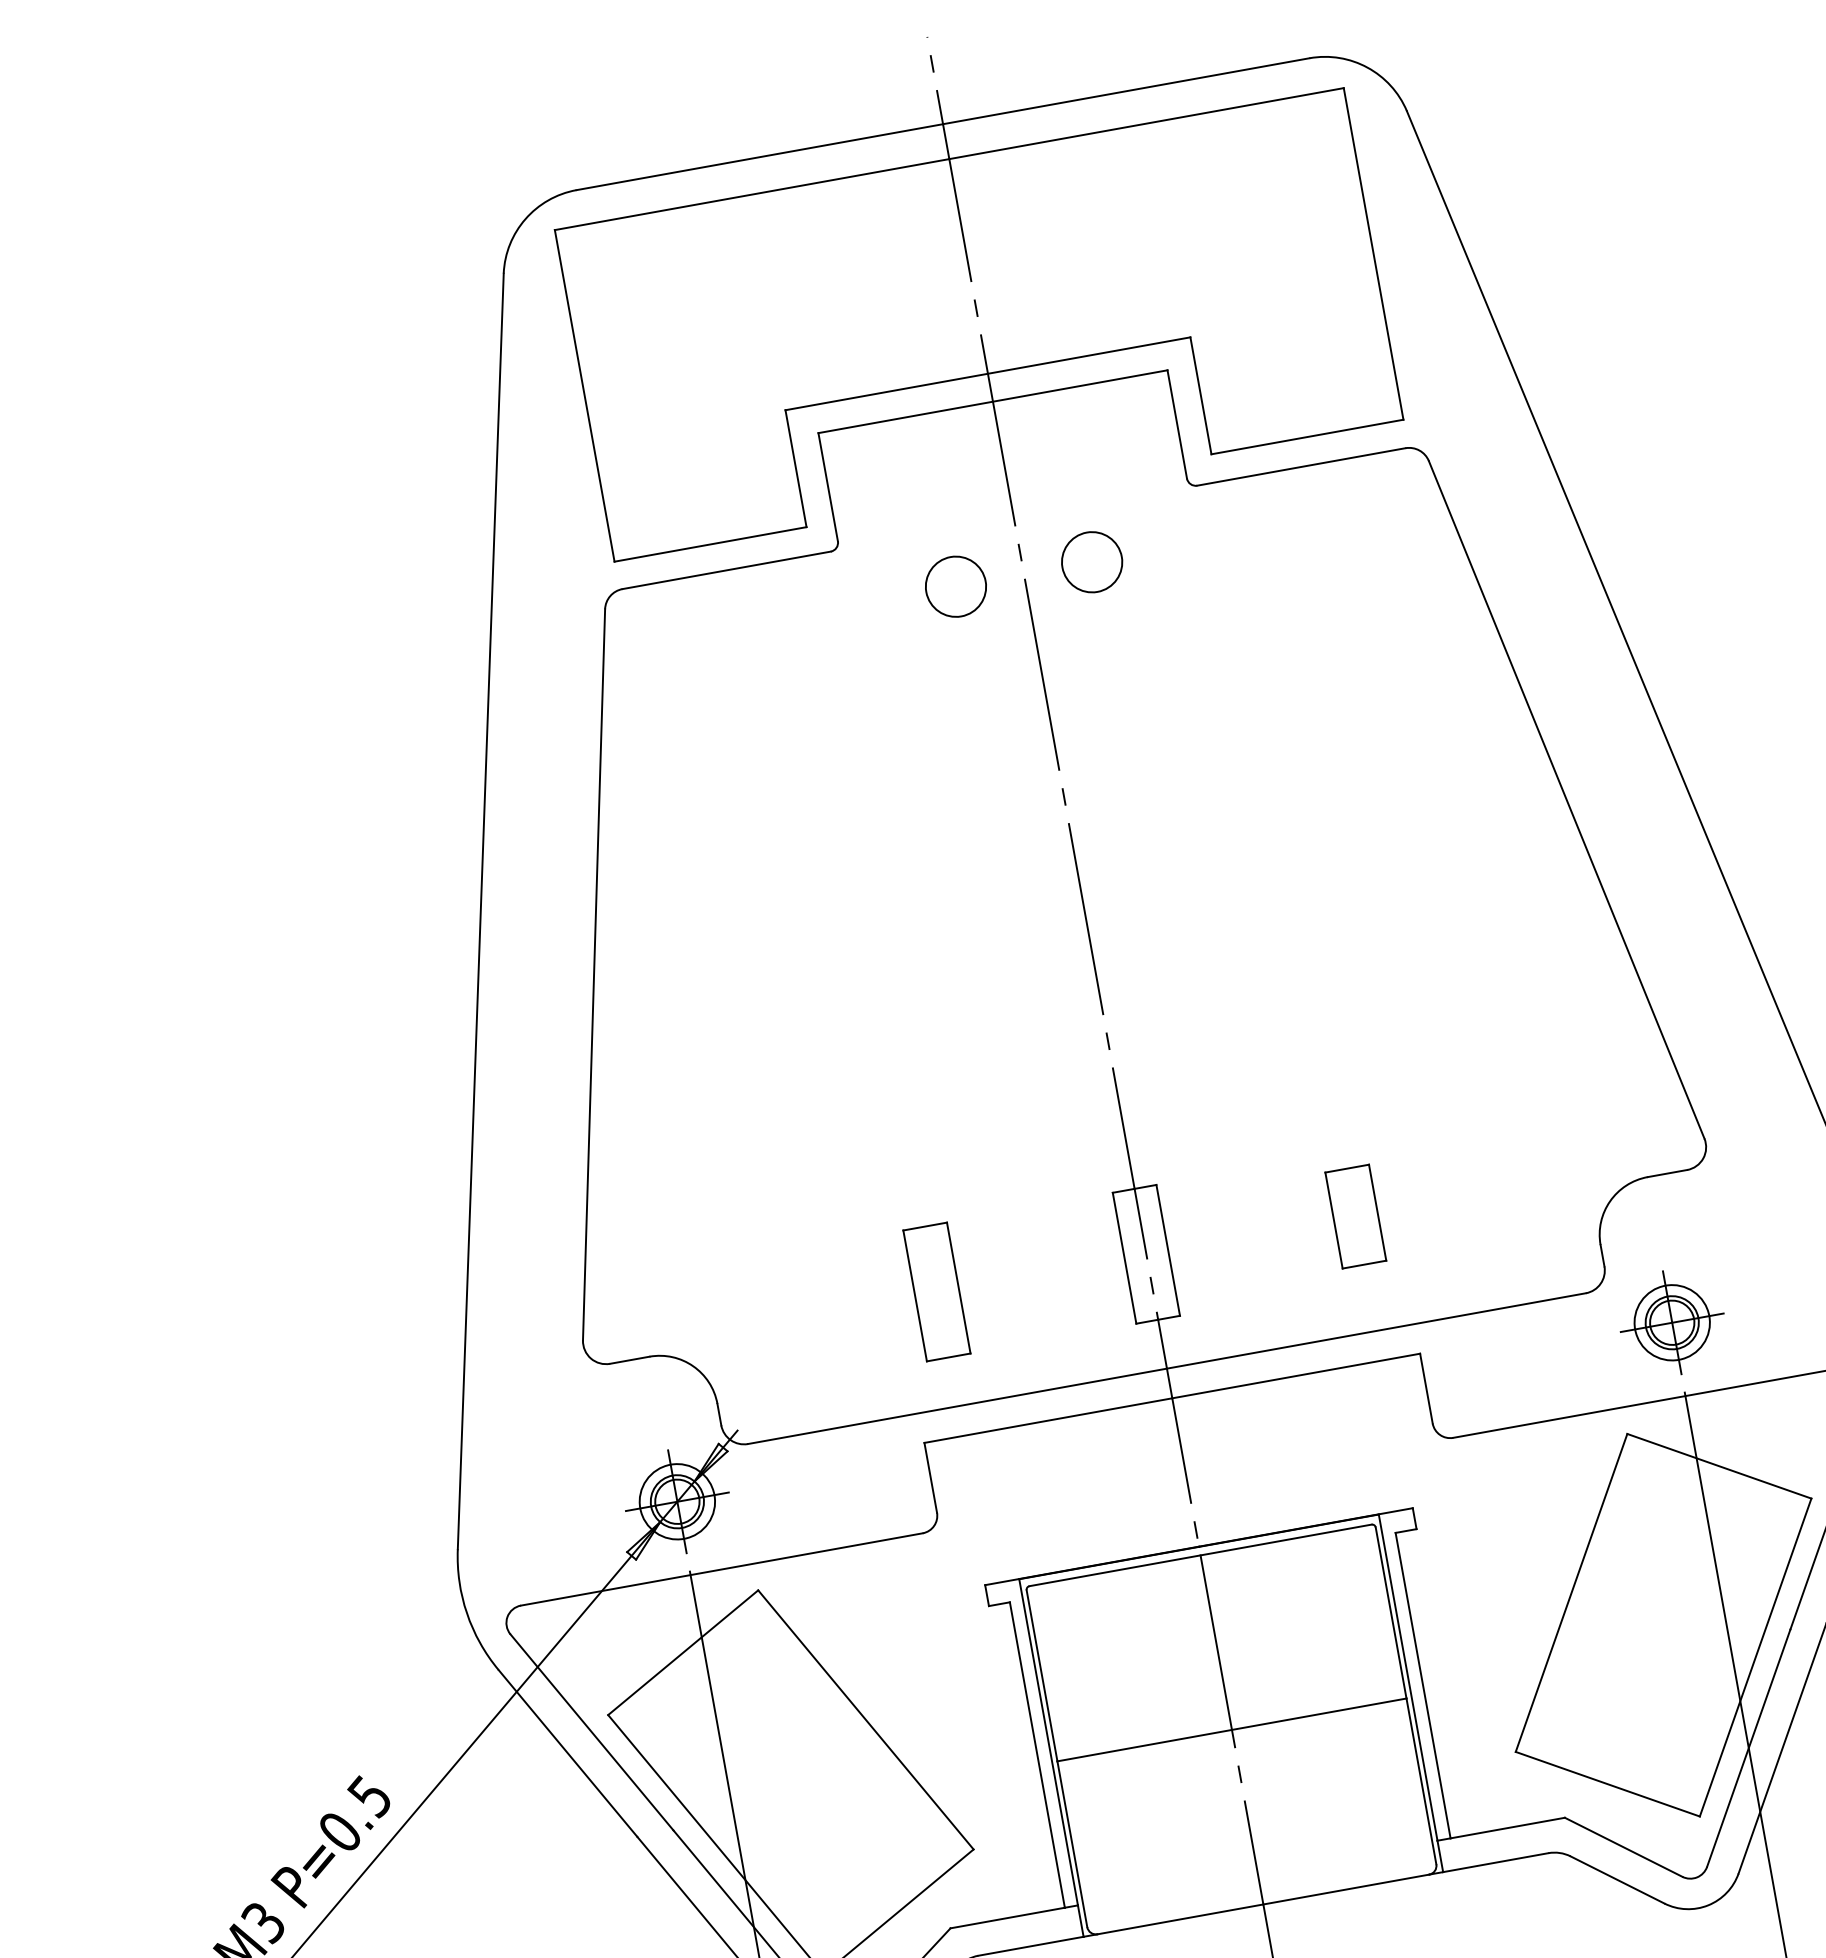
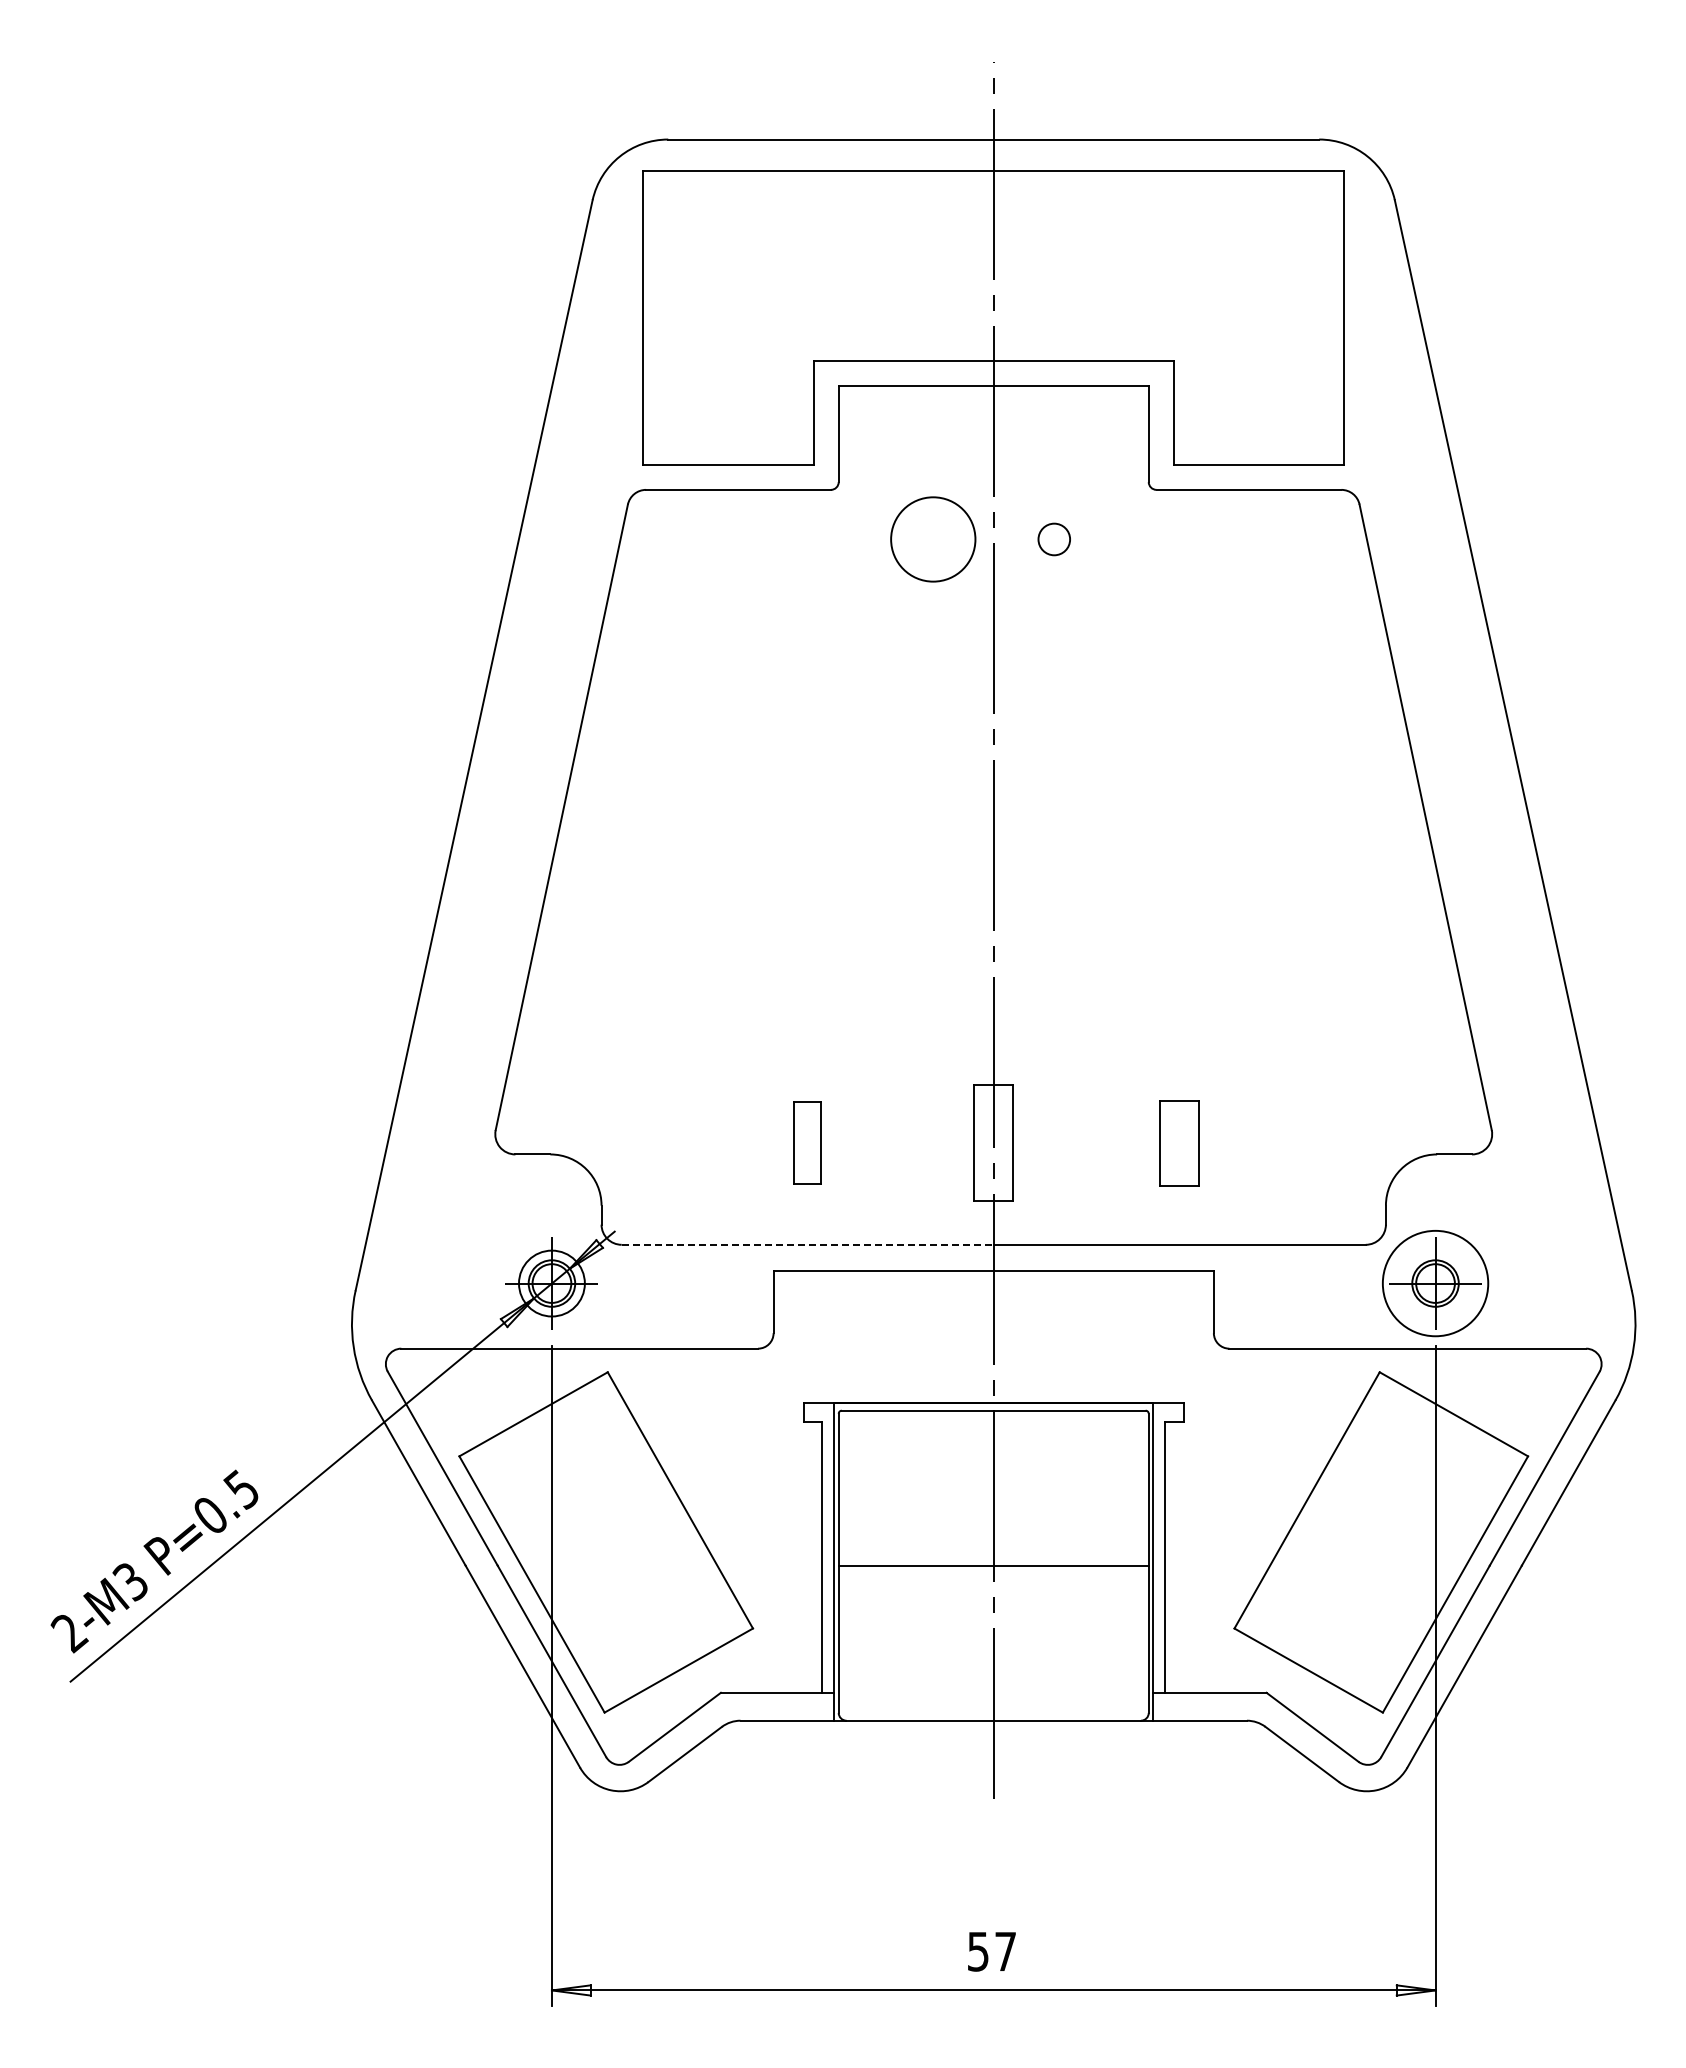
circle: (1092, 562) -> (1054, 539), size x0.6
circle: (955, 586) -> (932, 539), size x1.6
part: (936, 1291) -> (807, 1142), size x0.7
circle: (1672, 1322) -> (1435, 1283), size x1.6
line: (958, 1405) -> (808, 1244), solid -> dashed

